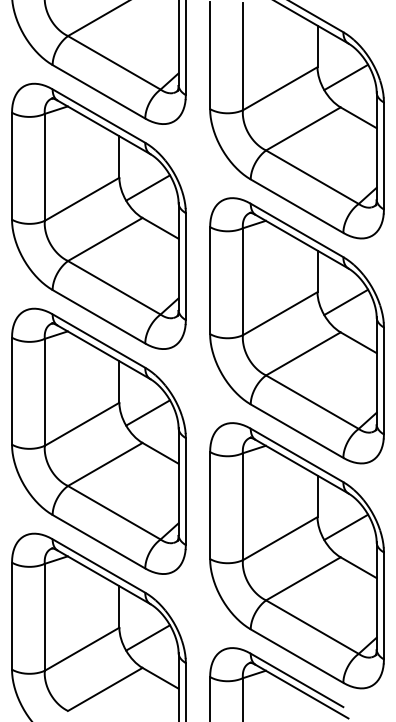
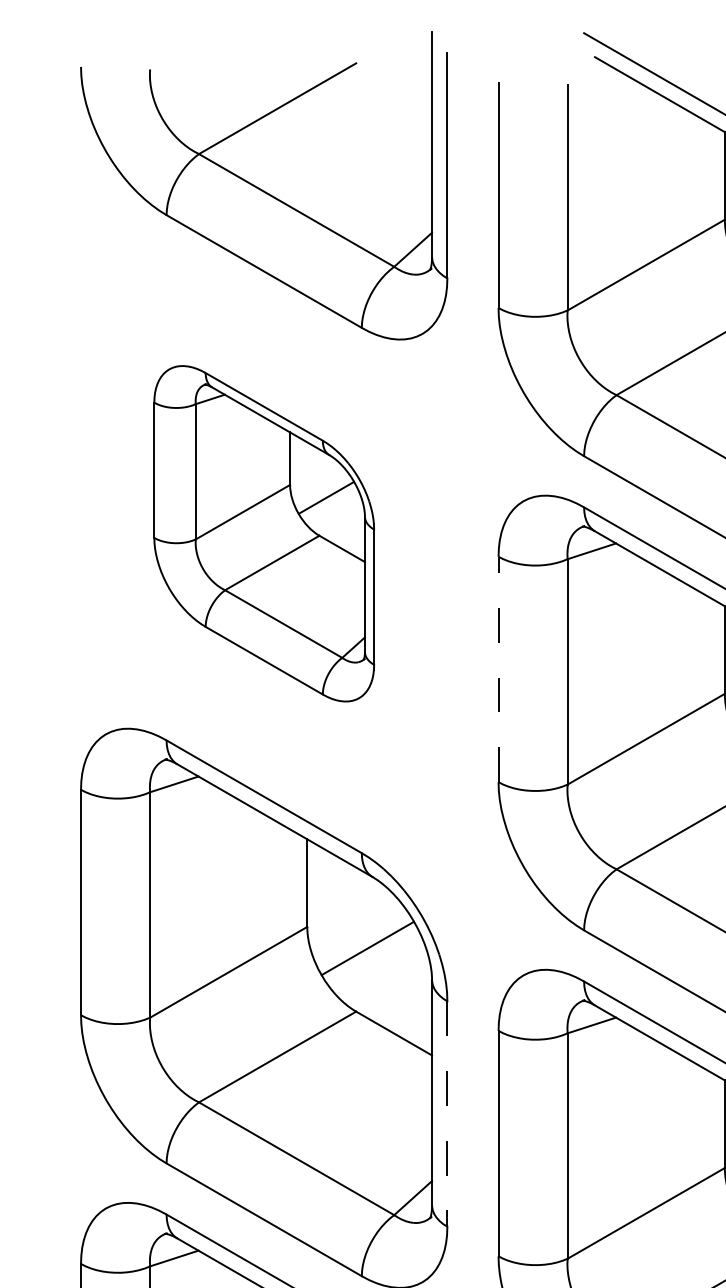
part: (98, 215) -> (263, 532), size x0.6
line: (210, 280) -> (499, 669), solid -> dashed
line: (185, 492) -> (446, 1116), solid -> dashed

